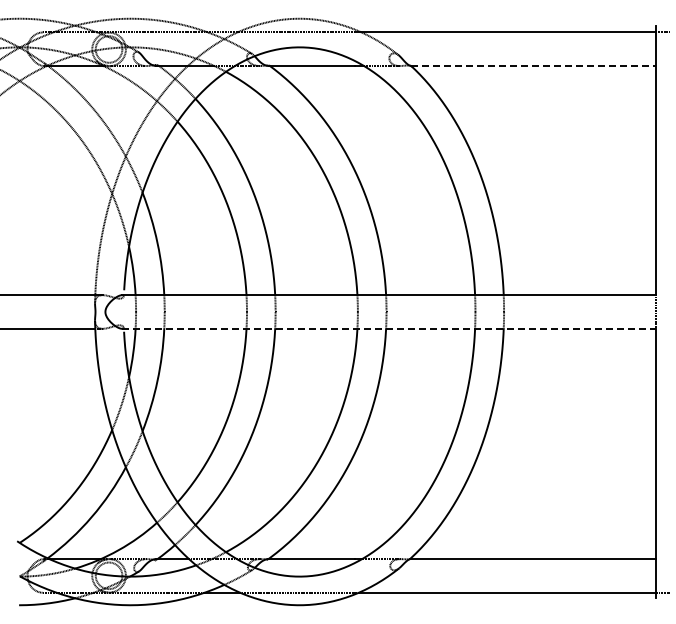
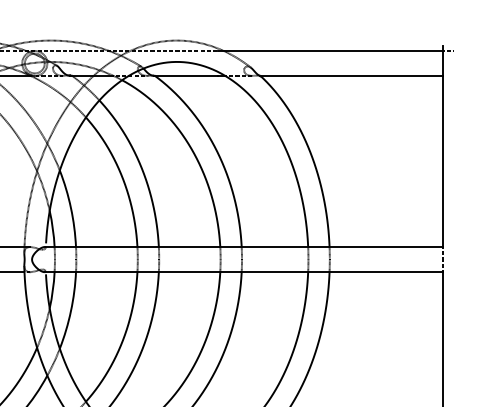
line: (533, 66) -> (351, 76), dashed -> solid
line: (388, 328) -> (243, 271), dashed -> solid

